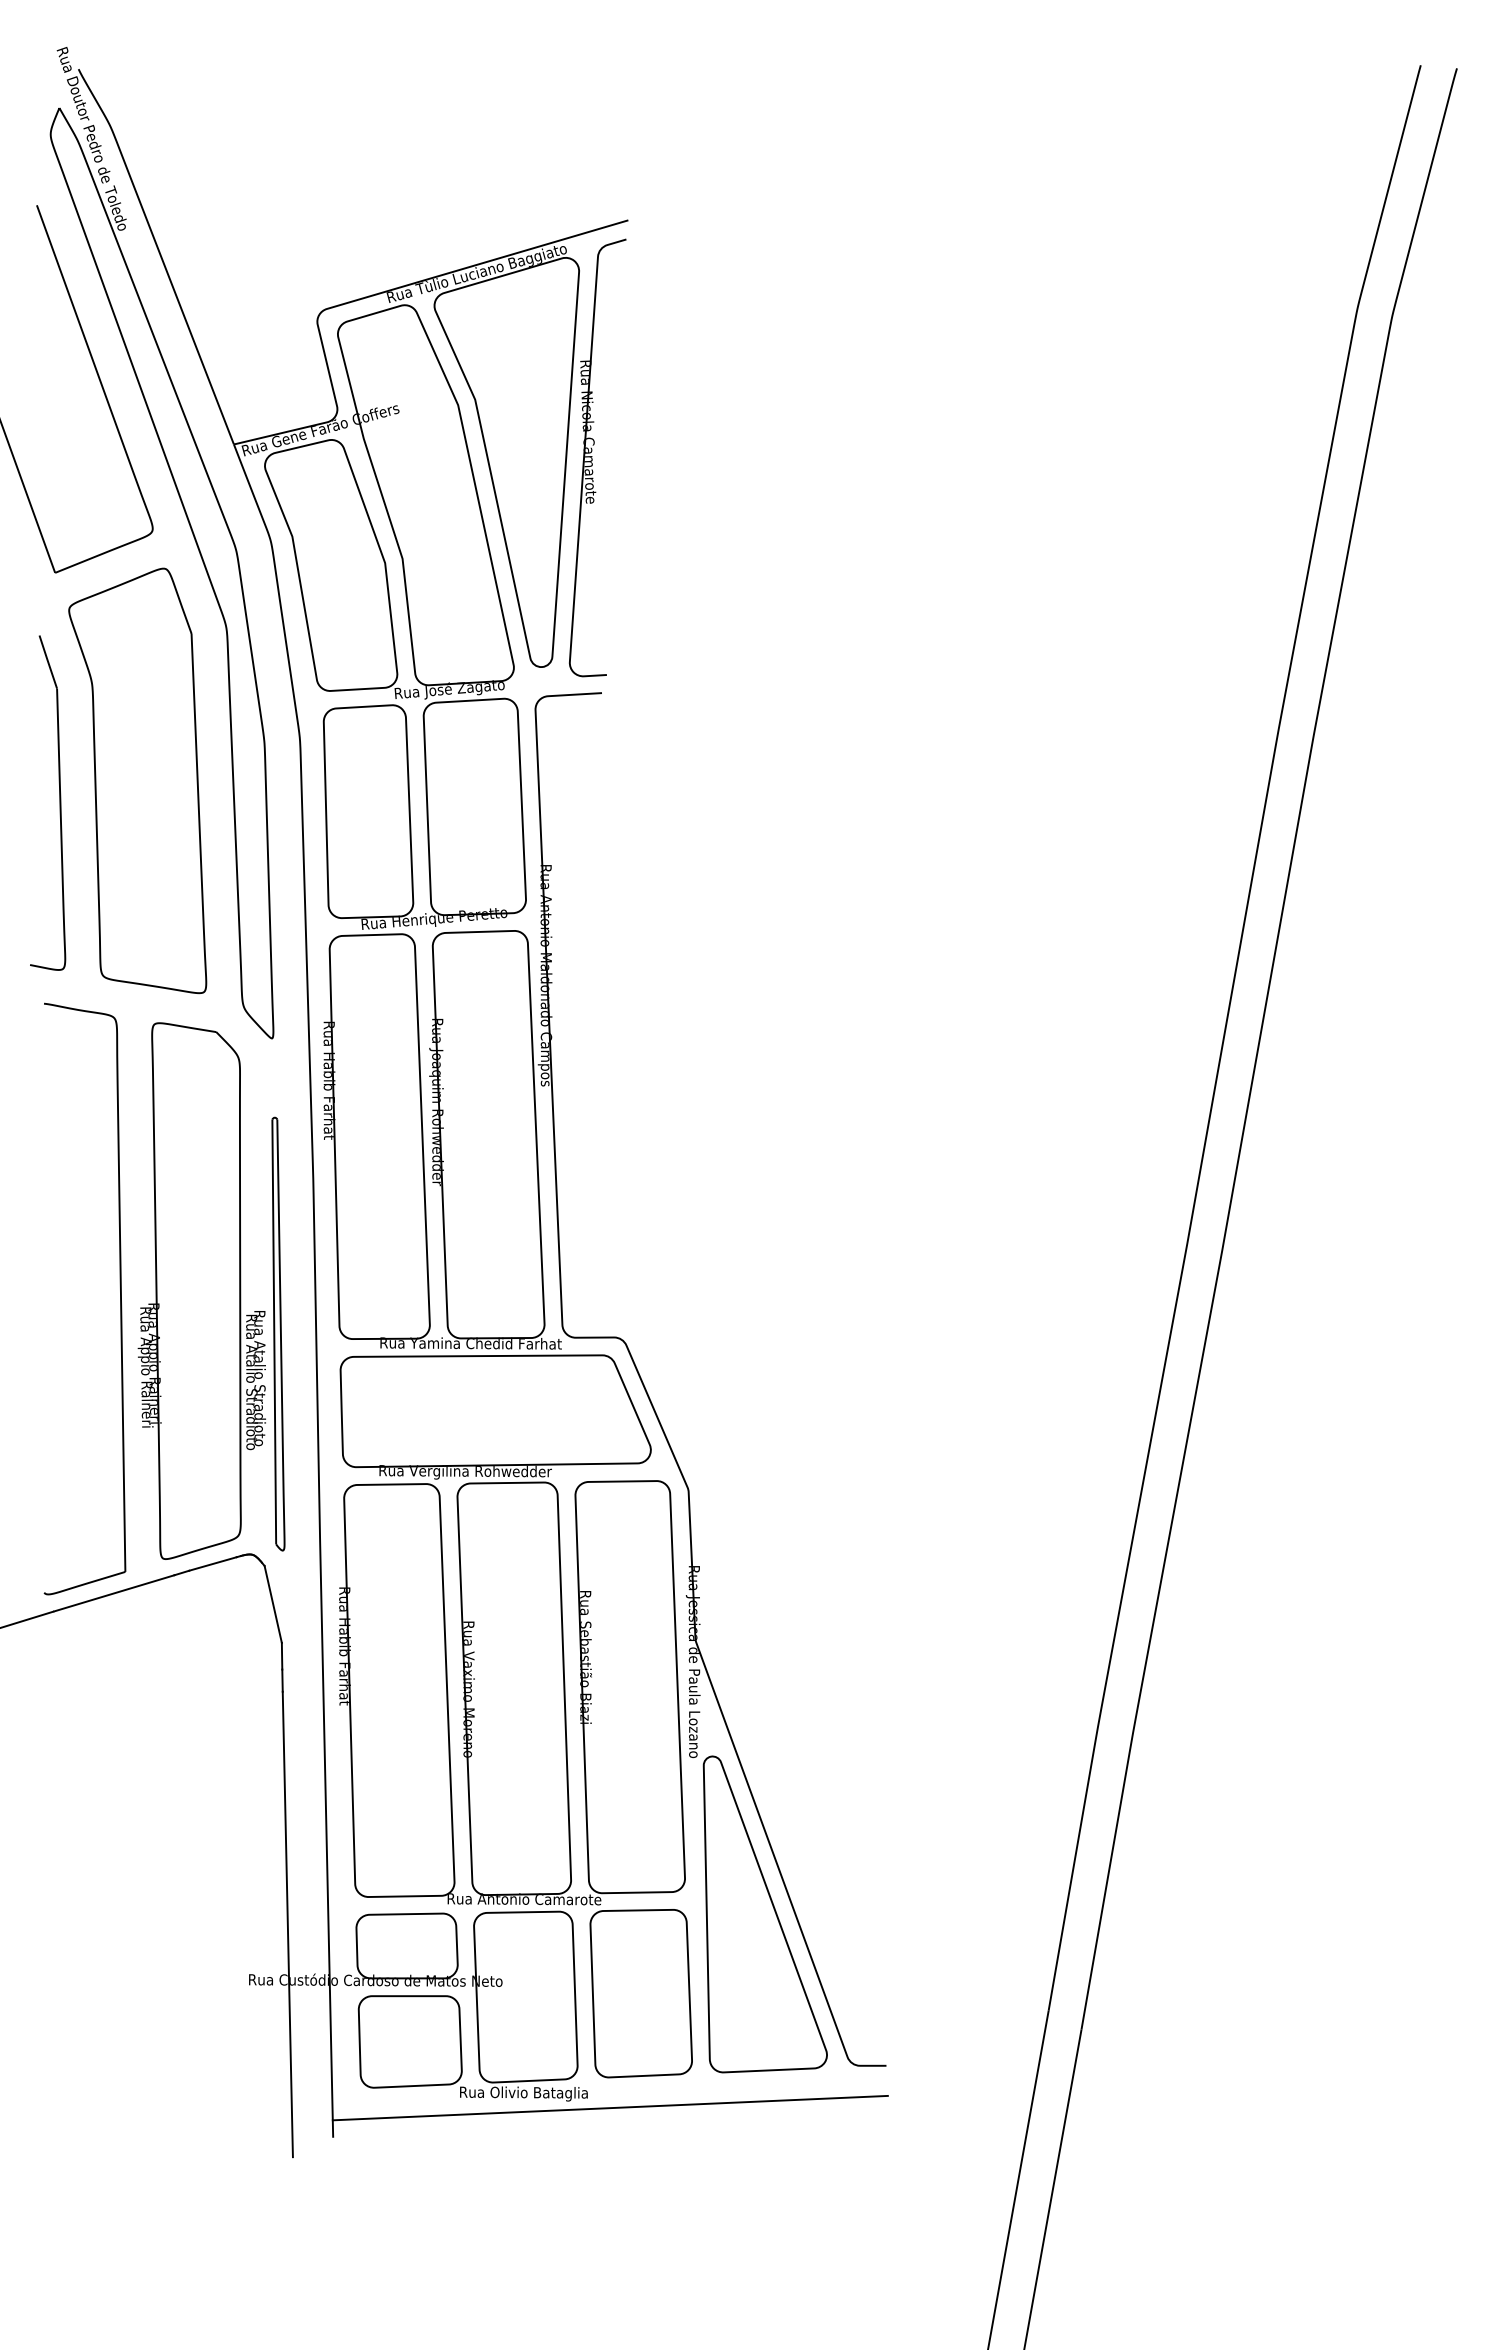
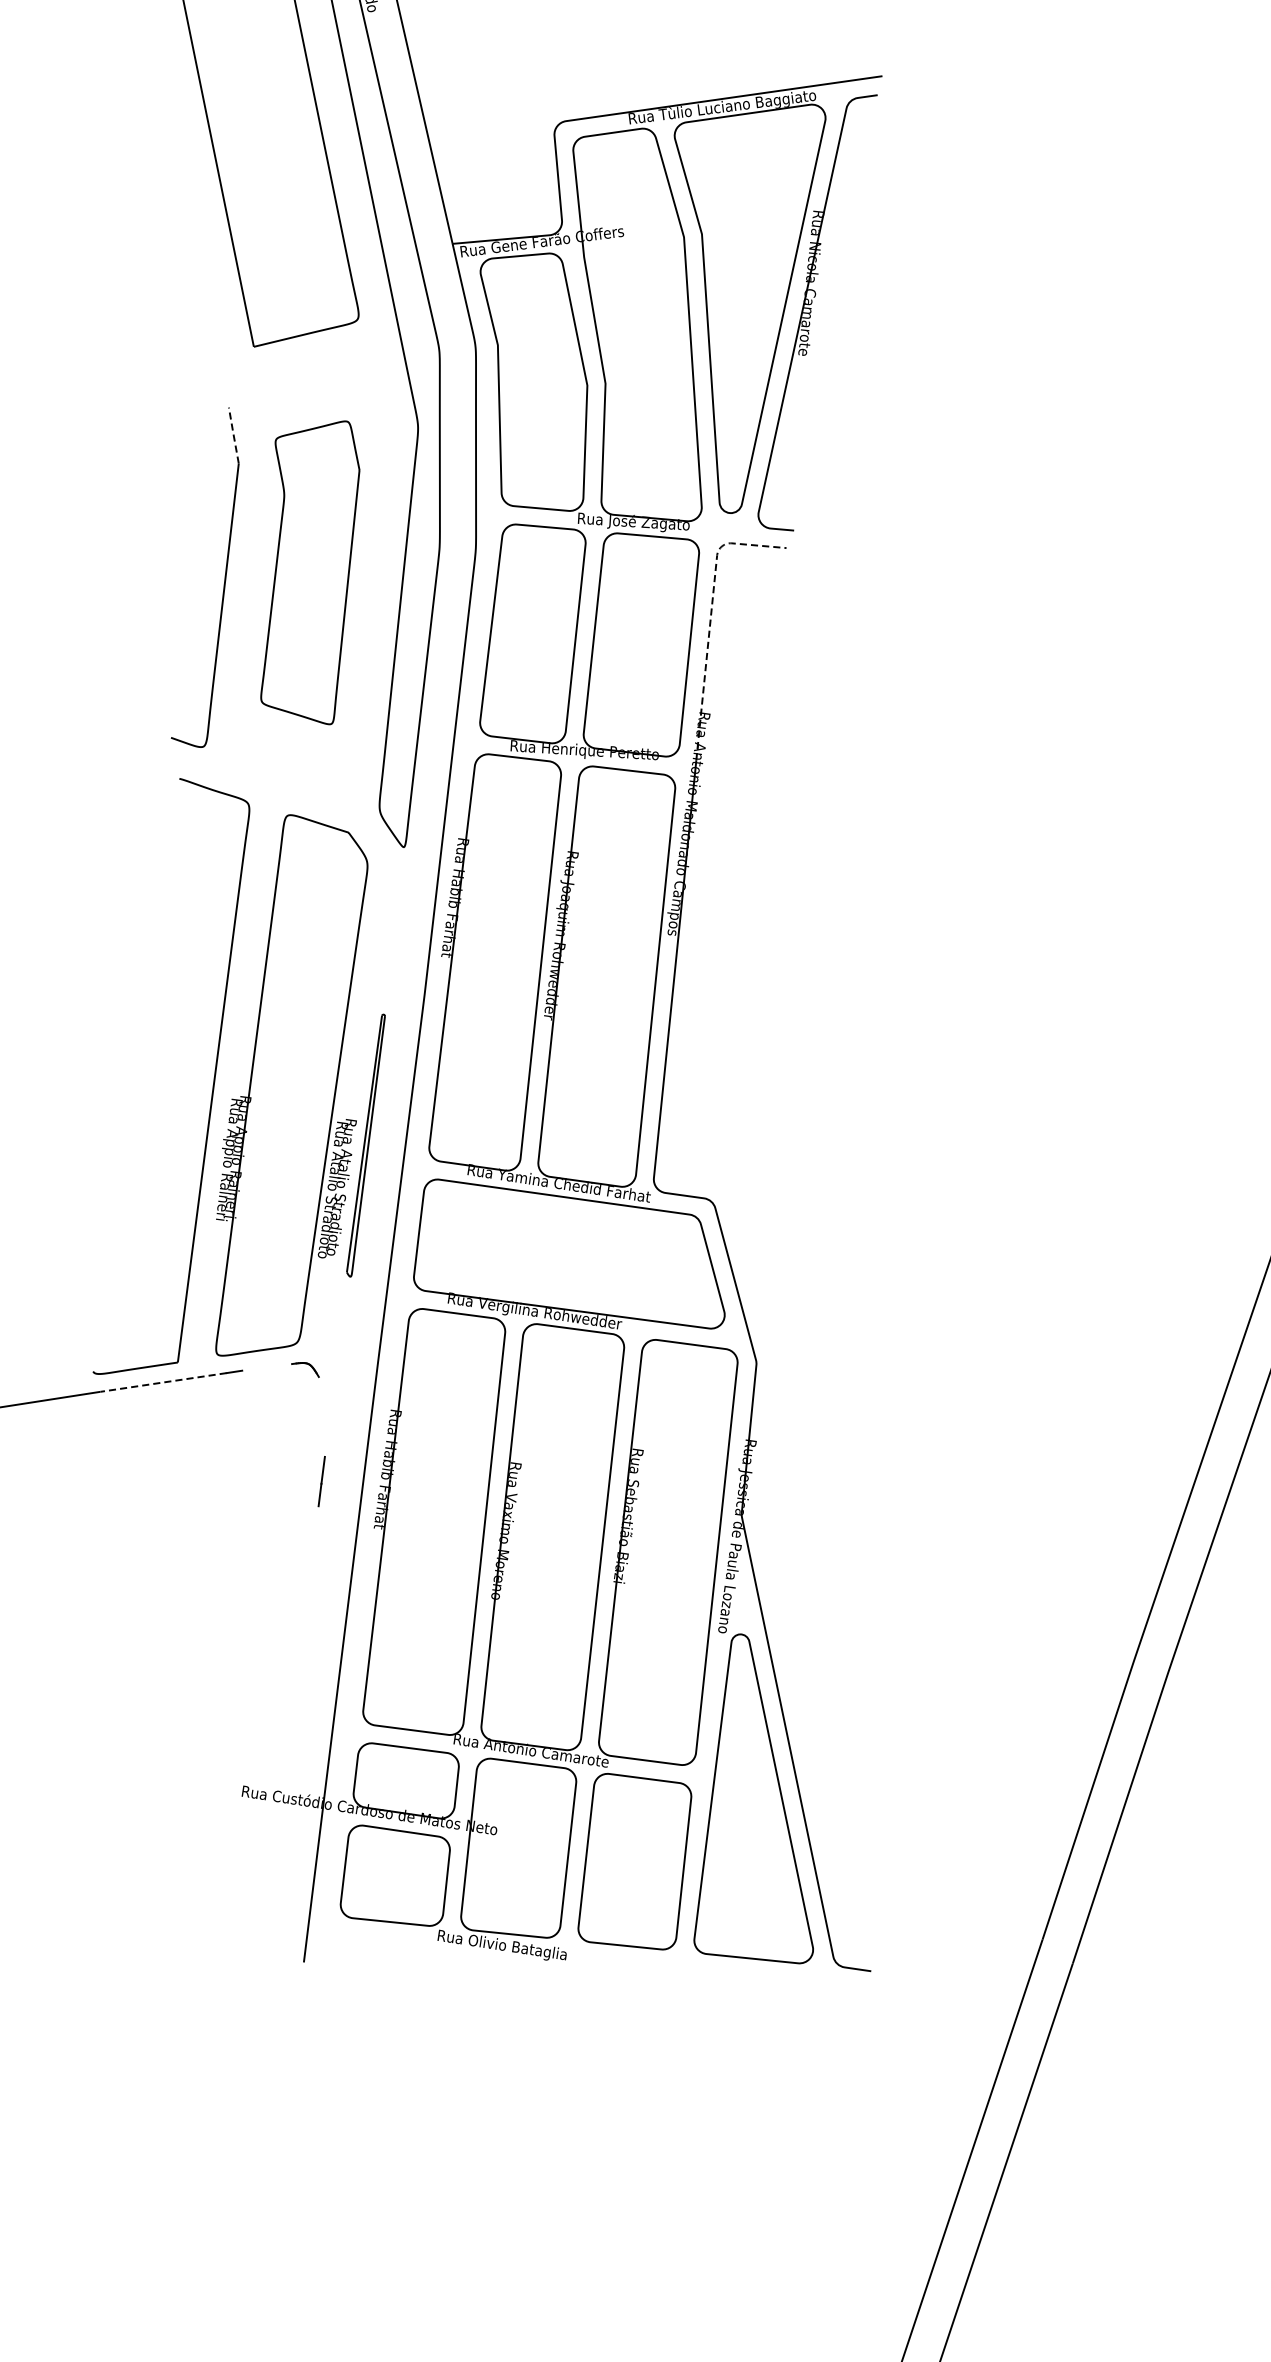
line: (48, 661) -> (234, 435), solid -> dashed
line: (538, 767) -> (711, 613), solid -> dashed
part: (137, 780) -> (306, 567), size x0.7
part: (278, 1333) -> (366, 1145), size x0.6
line: (212, 1563) -> (266, 1366), removed
line: (114, 1593) -> (163, 1382), solid -> dashed
line: (272, 1603) -> (321, 1415), removed
line: (287, 1924) -> (289, 1741), removed
line: (609, 2107) -> (586, 1972), removed

